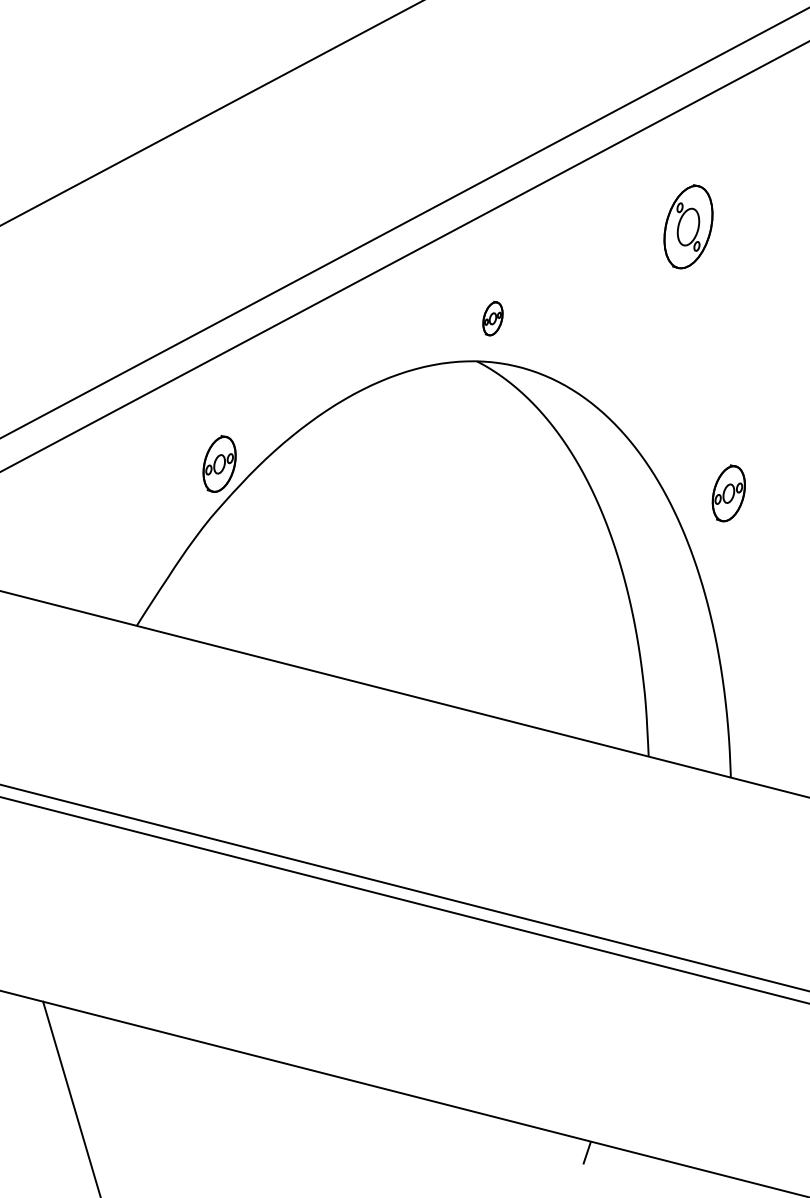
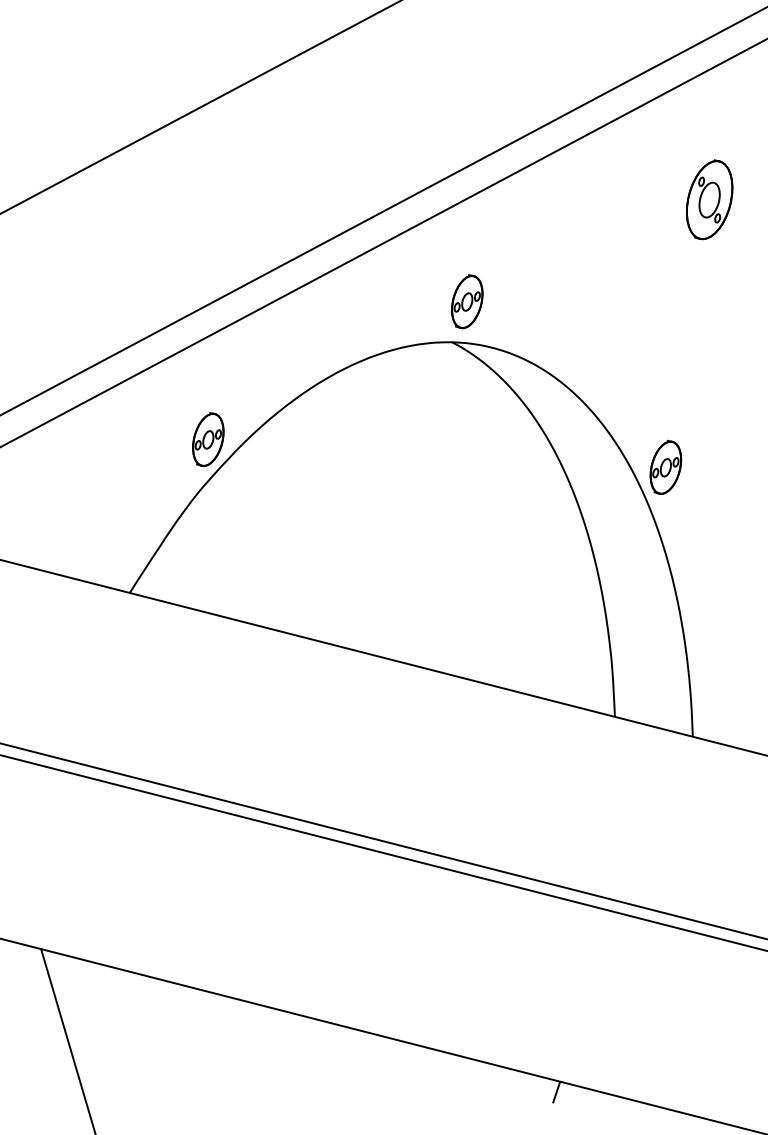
part: (688, 226) -> (709, 199), moved
part: (493, 318) -> (467, 301), size x1.67
part: (728, 492) -> (665, 466), moved

